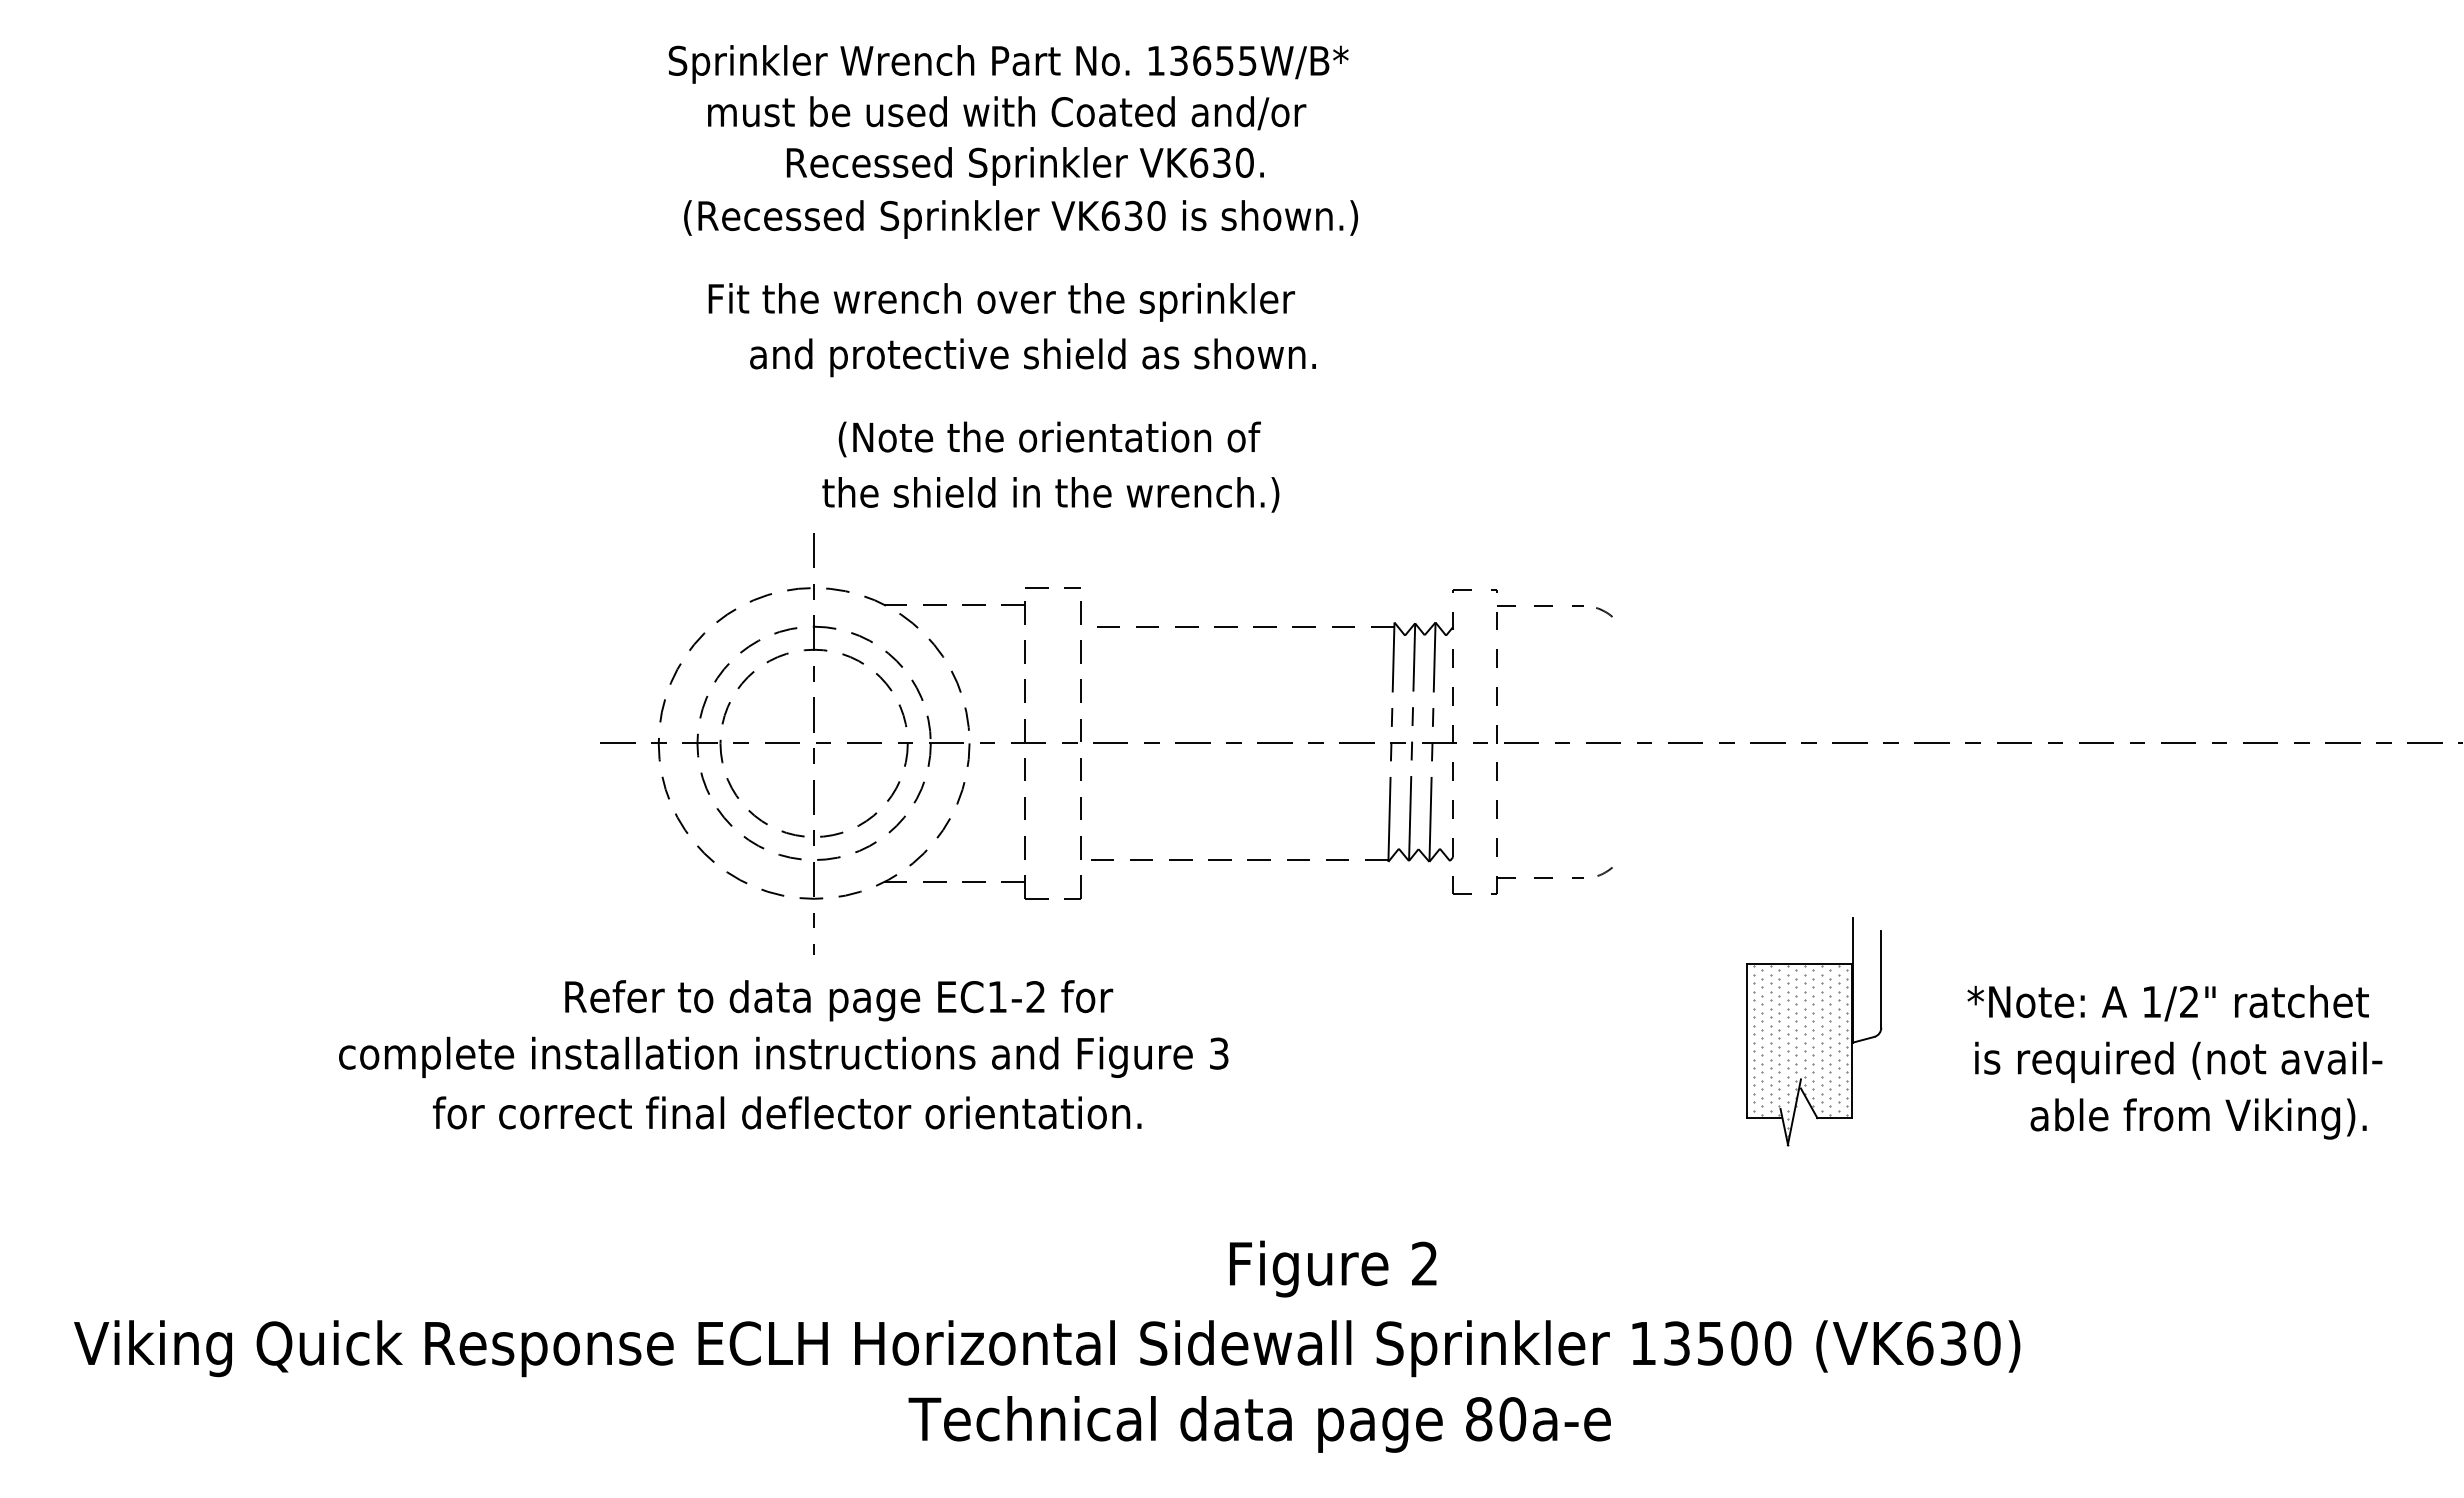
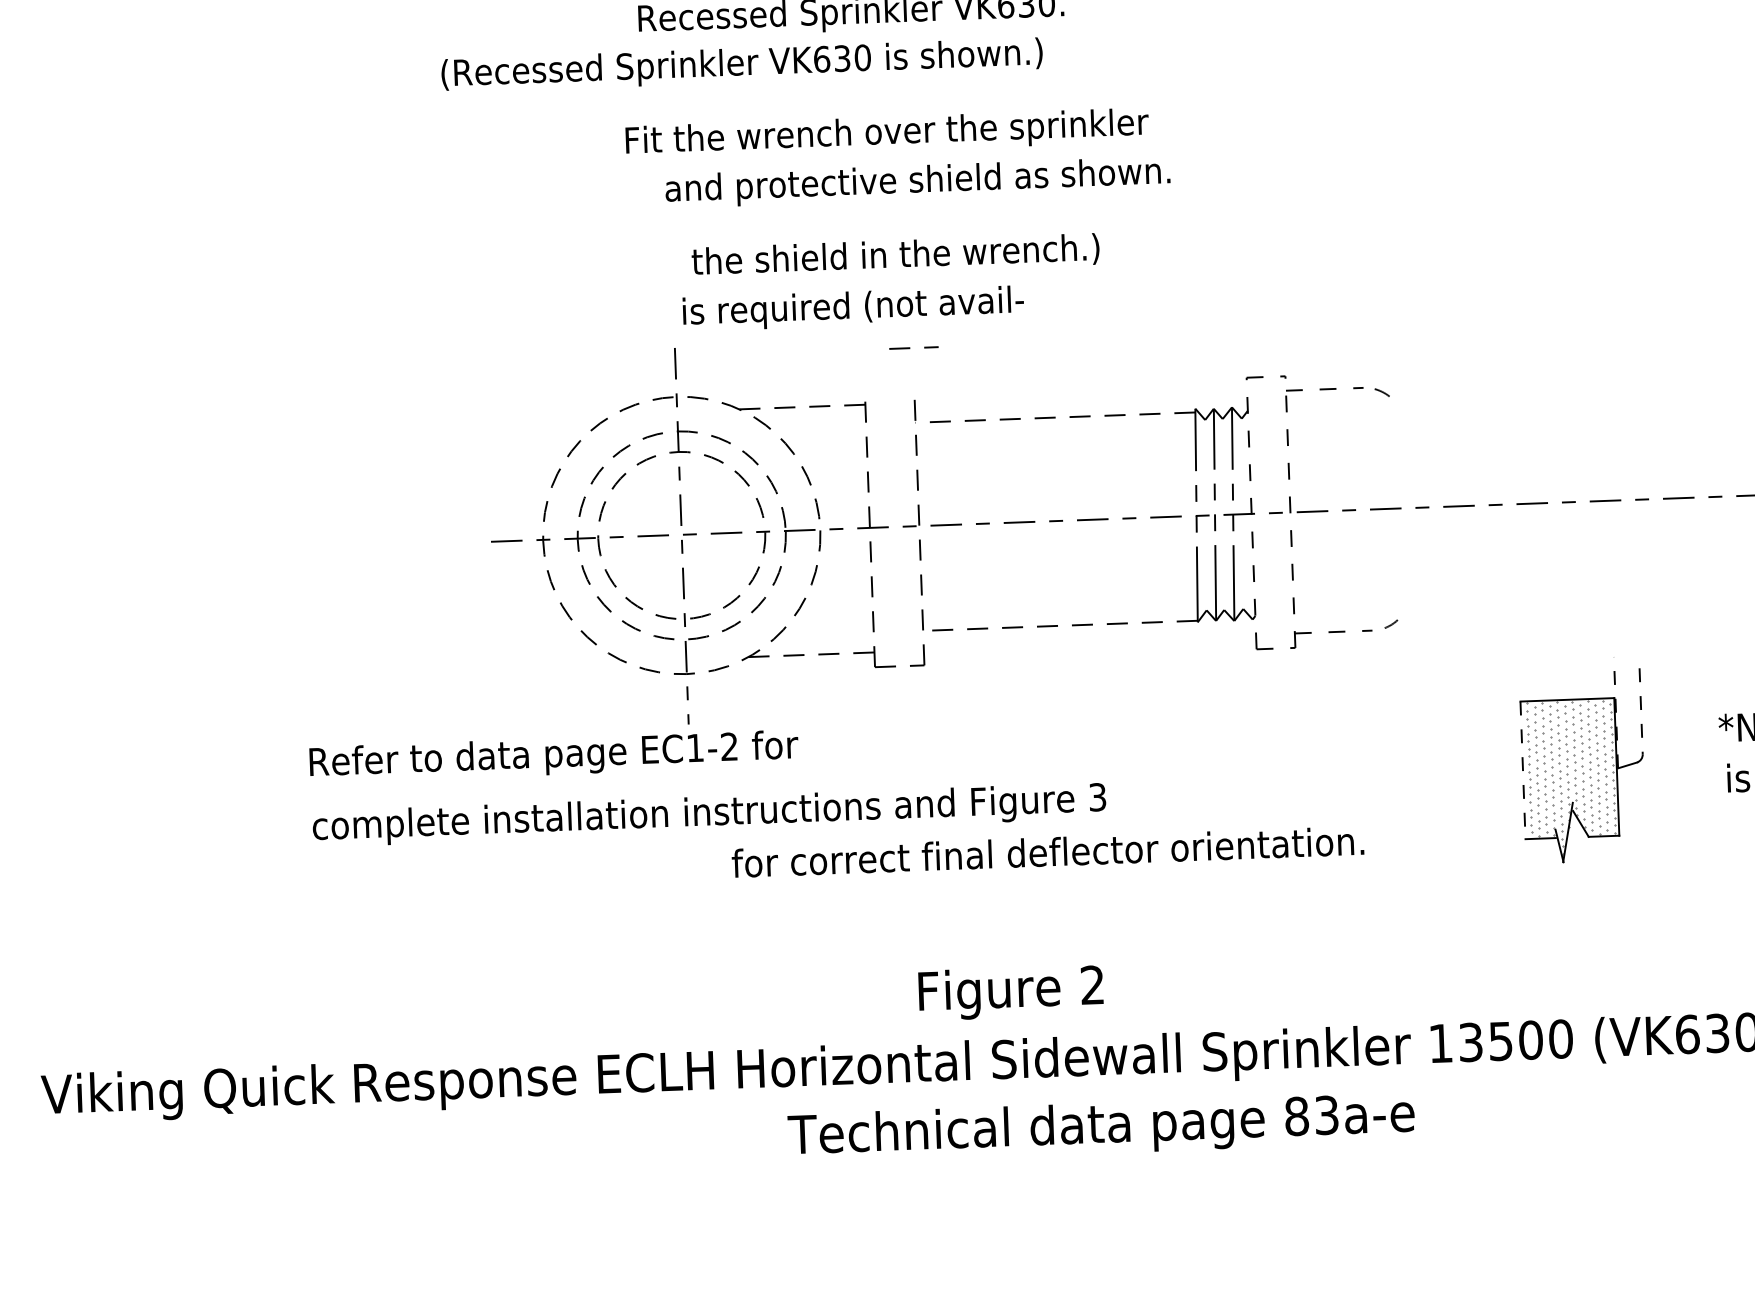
text: (1020, 219) -> (741, 65), moved
text: (1001, 302) -> (887, 134), moved
text: (1032, 357) -> (917, 182), moved
text: (1064, 439) -> (895, 256), (Note the orientation of -> the shield in the wrench.)
text: (1050, 496) -> (884, 307), the shield in the wrench.) -> is required (not avail-
line: (1048, 587) -> (910, 347), moved
line: (1853, 979) -> (1616, 712), solid -> dashed
line: (1881, 980) -> (1641, 712), solid -> dashed
text: (839, 1000) -> (554, 756), moved
line: (1746, 1041) -> (1522, 770), solid -> dashed
text: (783, 1057) -> (709, 814), moved
text: (786, 1112) -> (1047, 851), moved
text: (1333, 1268) -> (1011, 992), moved
text: (1512, 1419) -> (1326, 1115), 80a-e -> 83a-e

